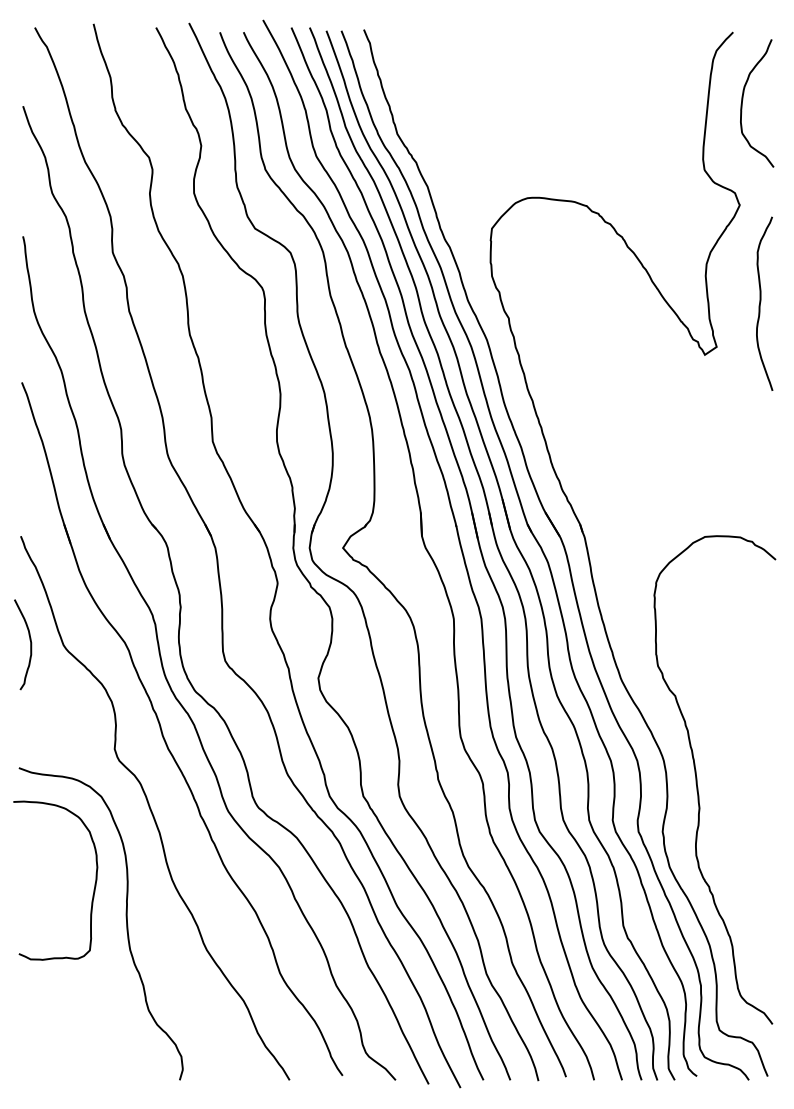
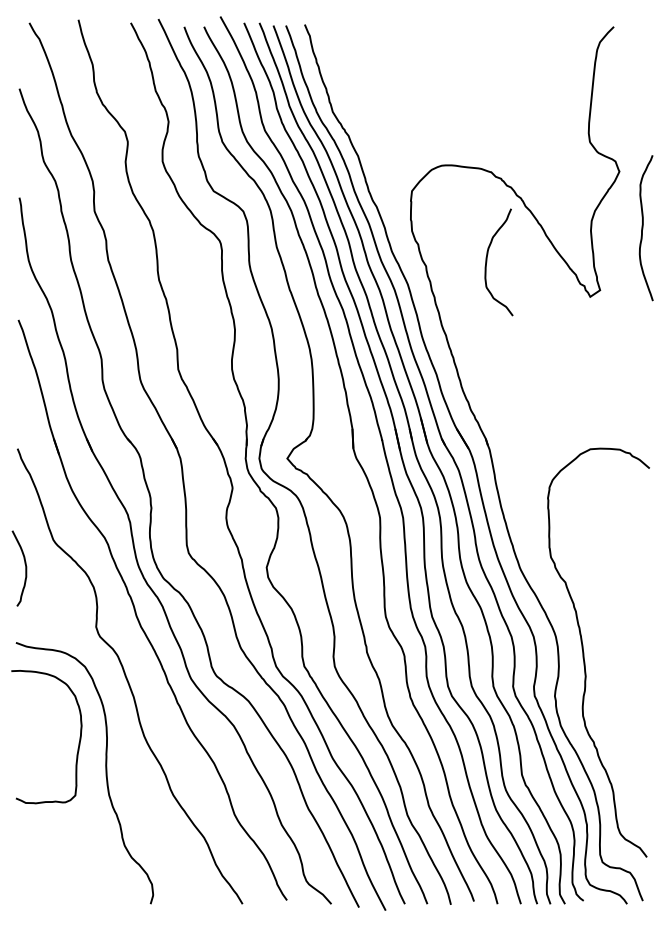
curve: (743, 103) -> (487, 262), moved
curve: (761, 304) -> (643, 228), moved
curve: (30, 644) -> (25, 568), moved

